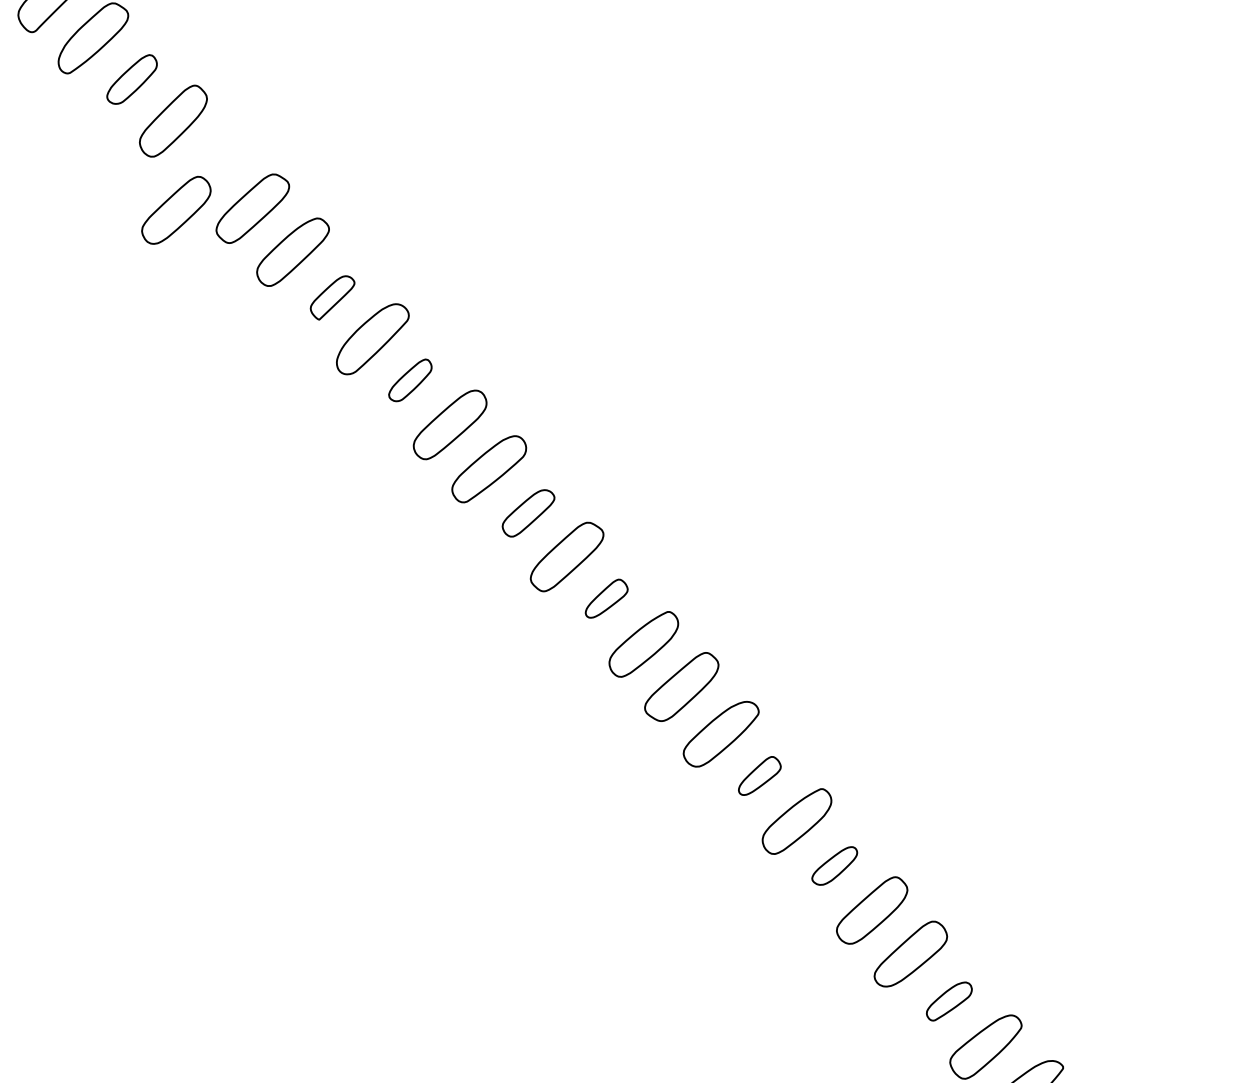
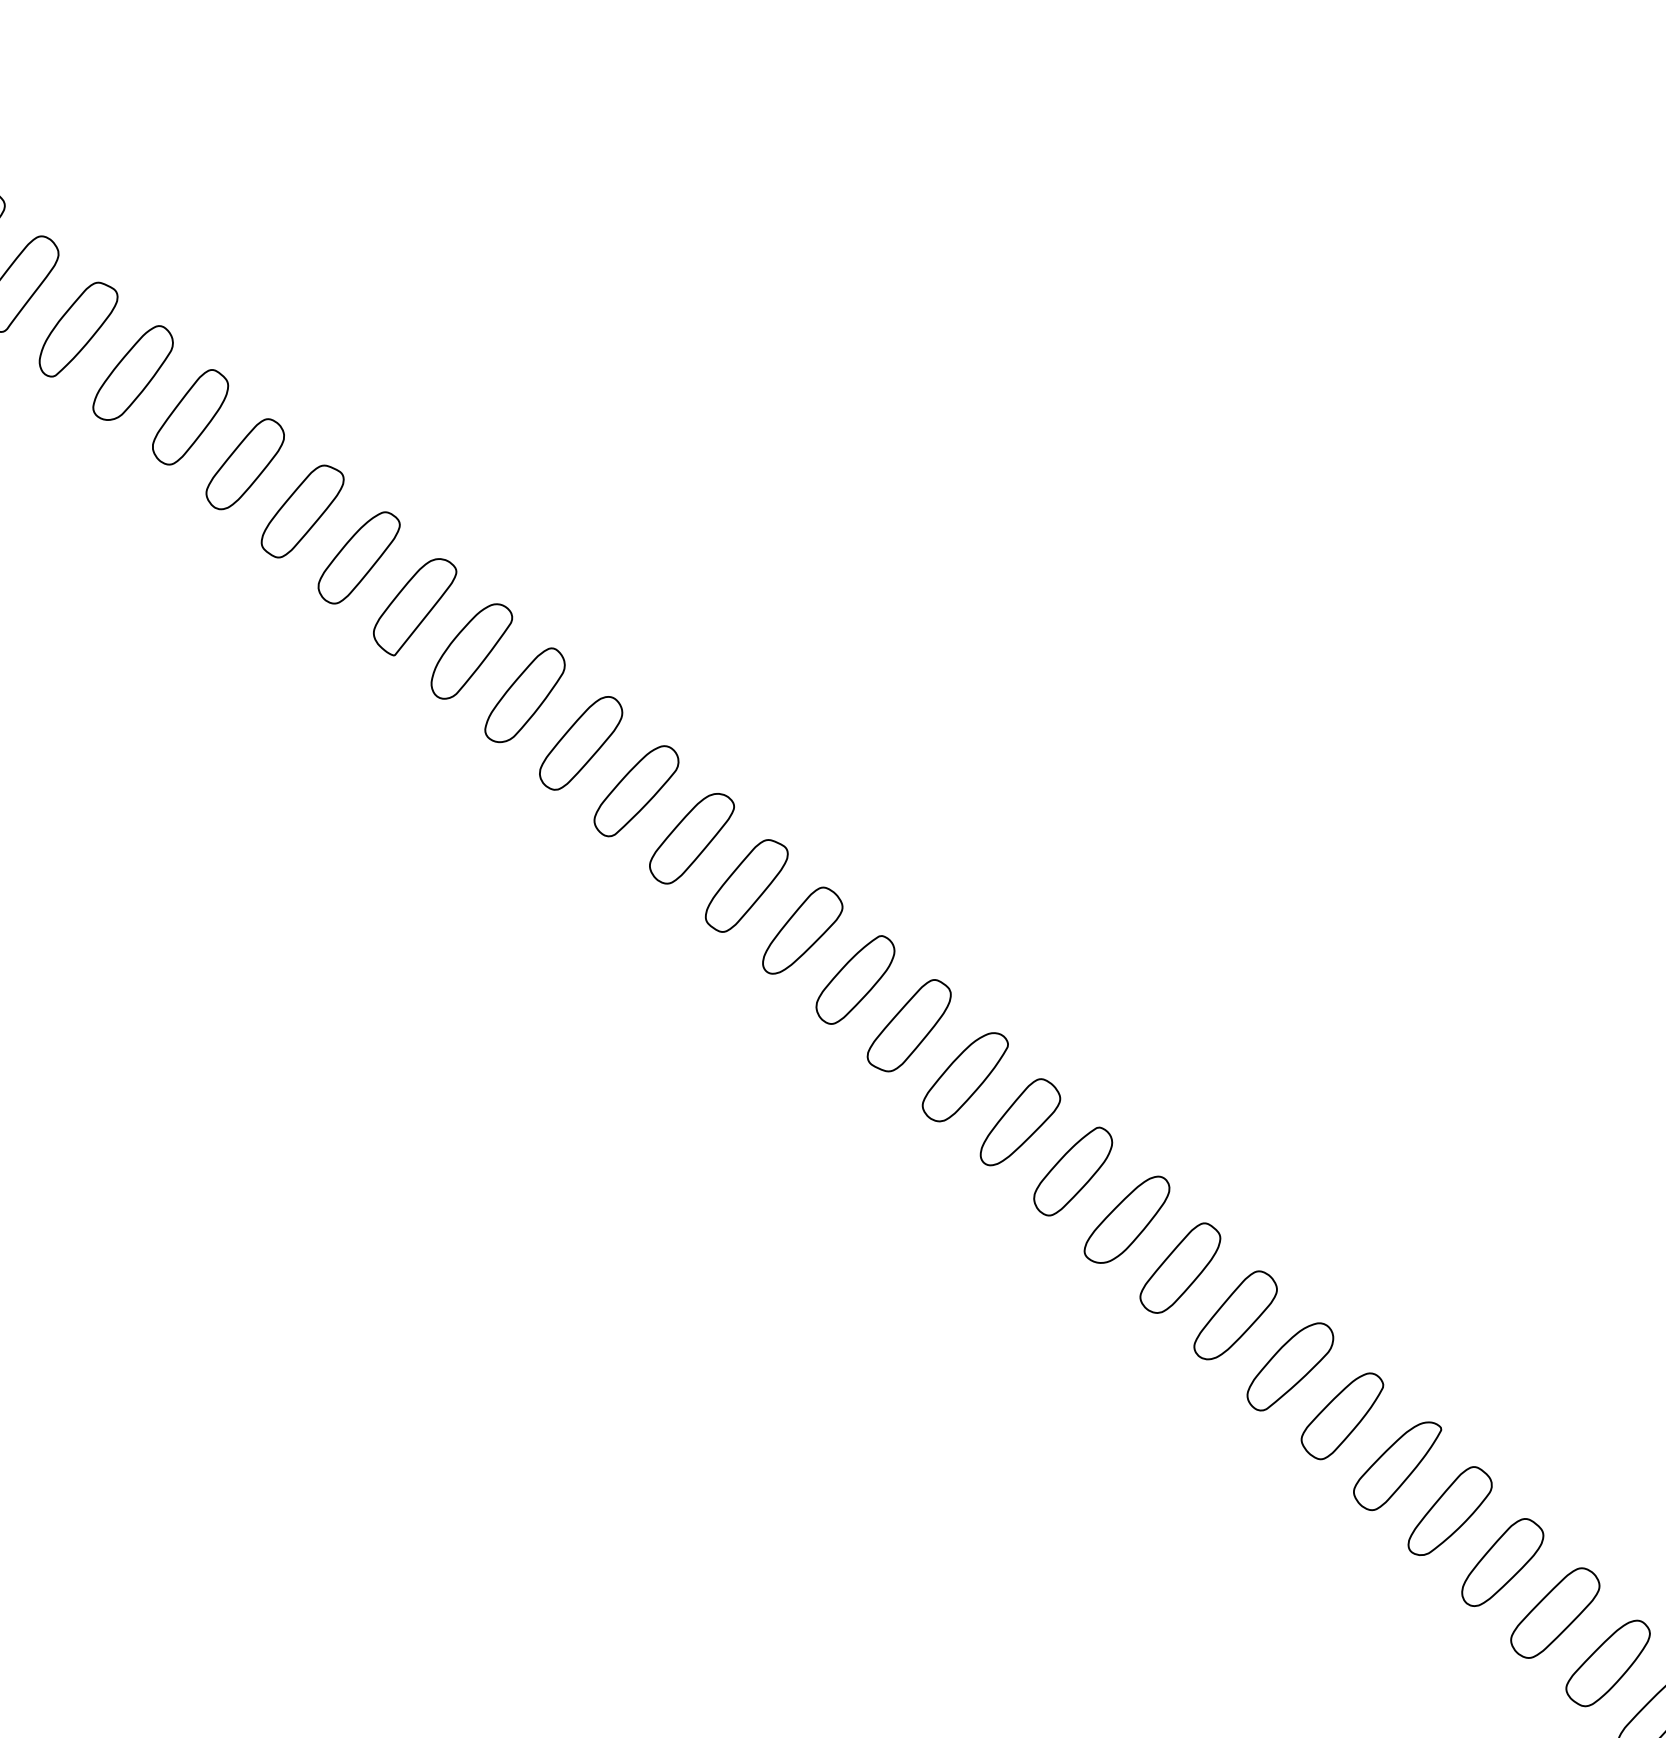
part: (131, 78) -> (132, 372), size x1.43
part: (175, 210) -> (244, 464), moved
part: (332, 298) -> (415, 607), size x1.67
part: (410, 380) -> (524, 695), size x1.67
part: (528, 513) -> (691, 838), size x1.43
part: (606, 598) -> (802, 930), size x1.67
part: (760, 776) -> (1020, 1122), size x1.67
part: (834, 865) -> (1126, 1219), size x1.67
part: (949, 1001) -> (1290, 1366), size x1.67

